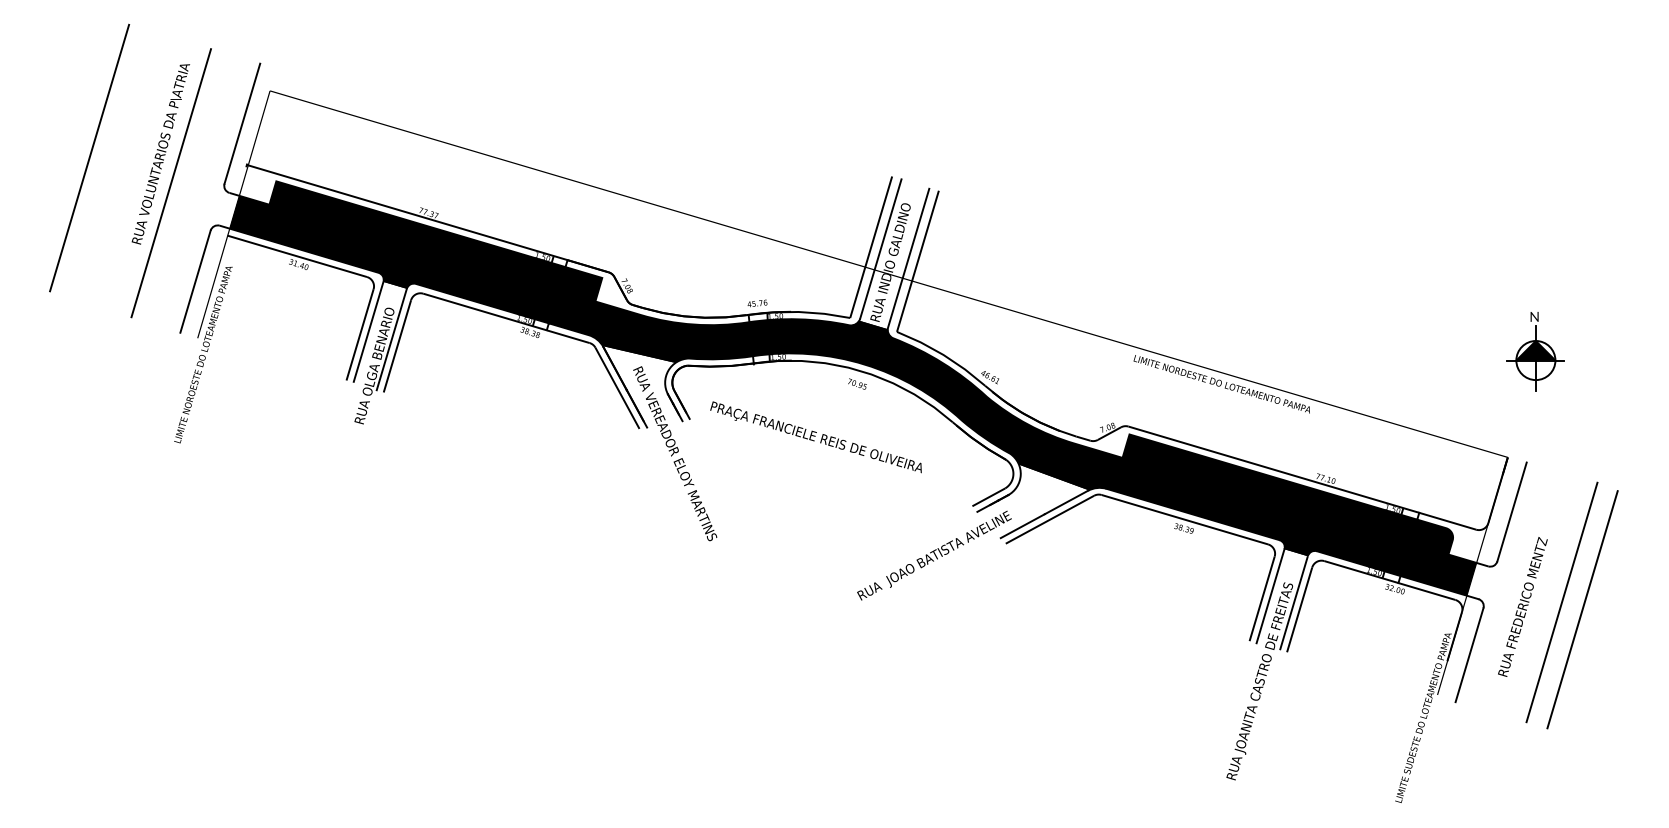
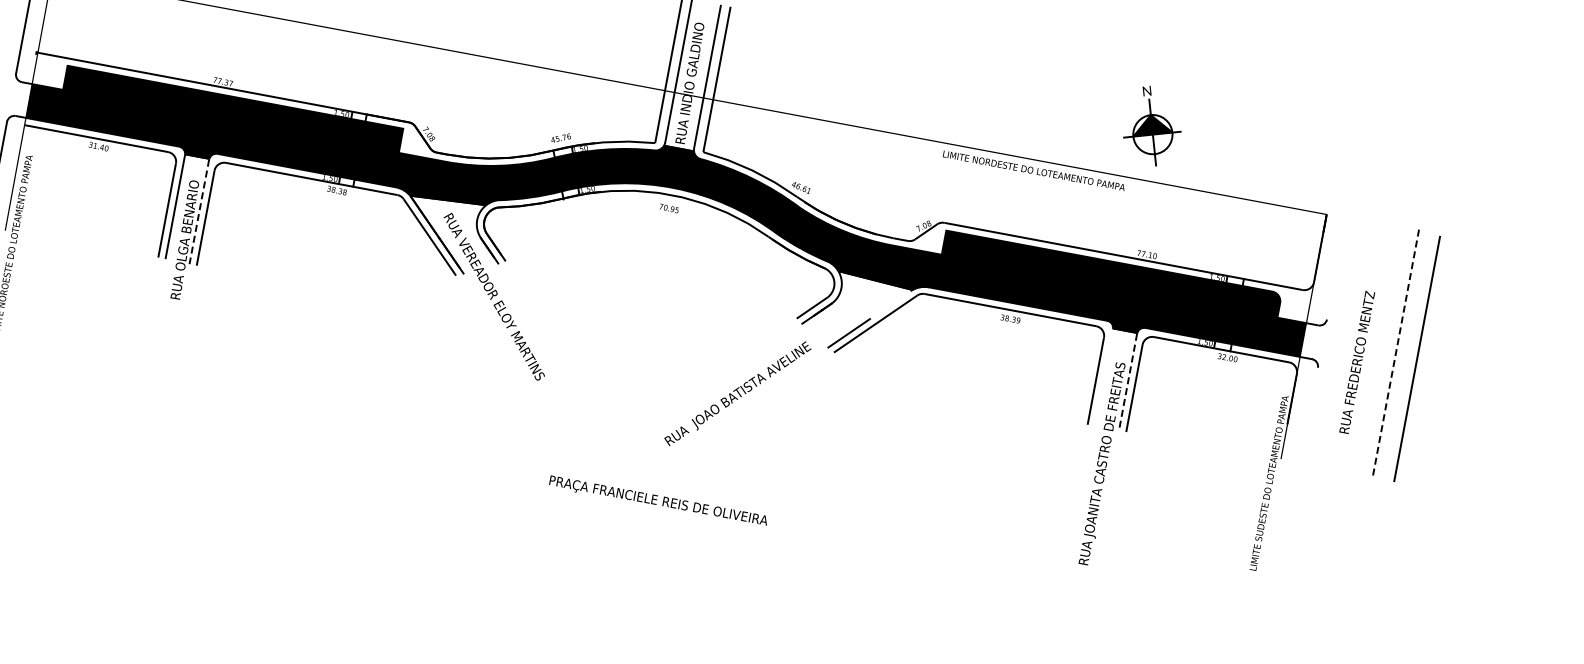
line: (391, 339) -> (199, 211), solid -> dashed
part: (1535, 351) -> (1151, 125), moved
text: (815, 437) -> (657, 500), moved
line: (1066, 502) -> (890, 305), removed
line: (1511, 511) -> (1335, 268), removed
text: (934, 555) -> (737, 393), moved
line: (1270, 596) -> (1103, 378), removed
line: (1562, 602) -> (1396, 353), solid -> dashed
line: (1293, 603) -> (1127, 382), solid -> dashed
line: (1469, 655) -> (1308, 416), removed

